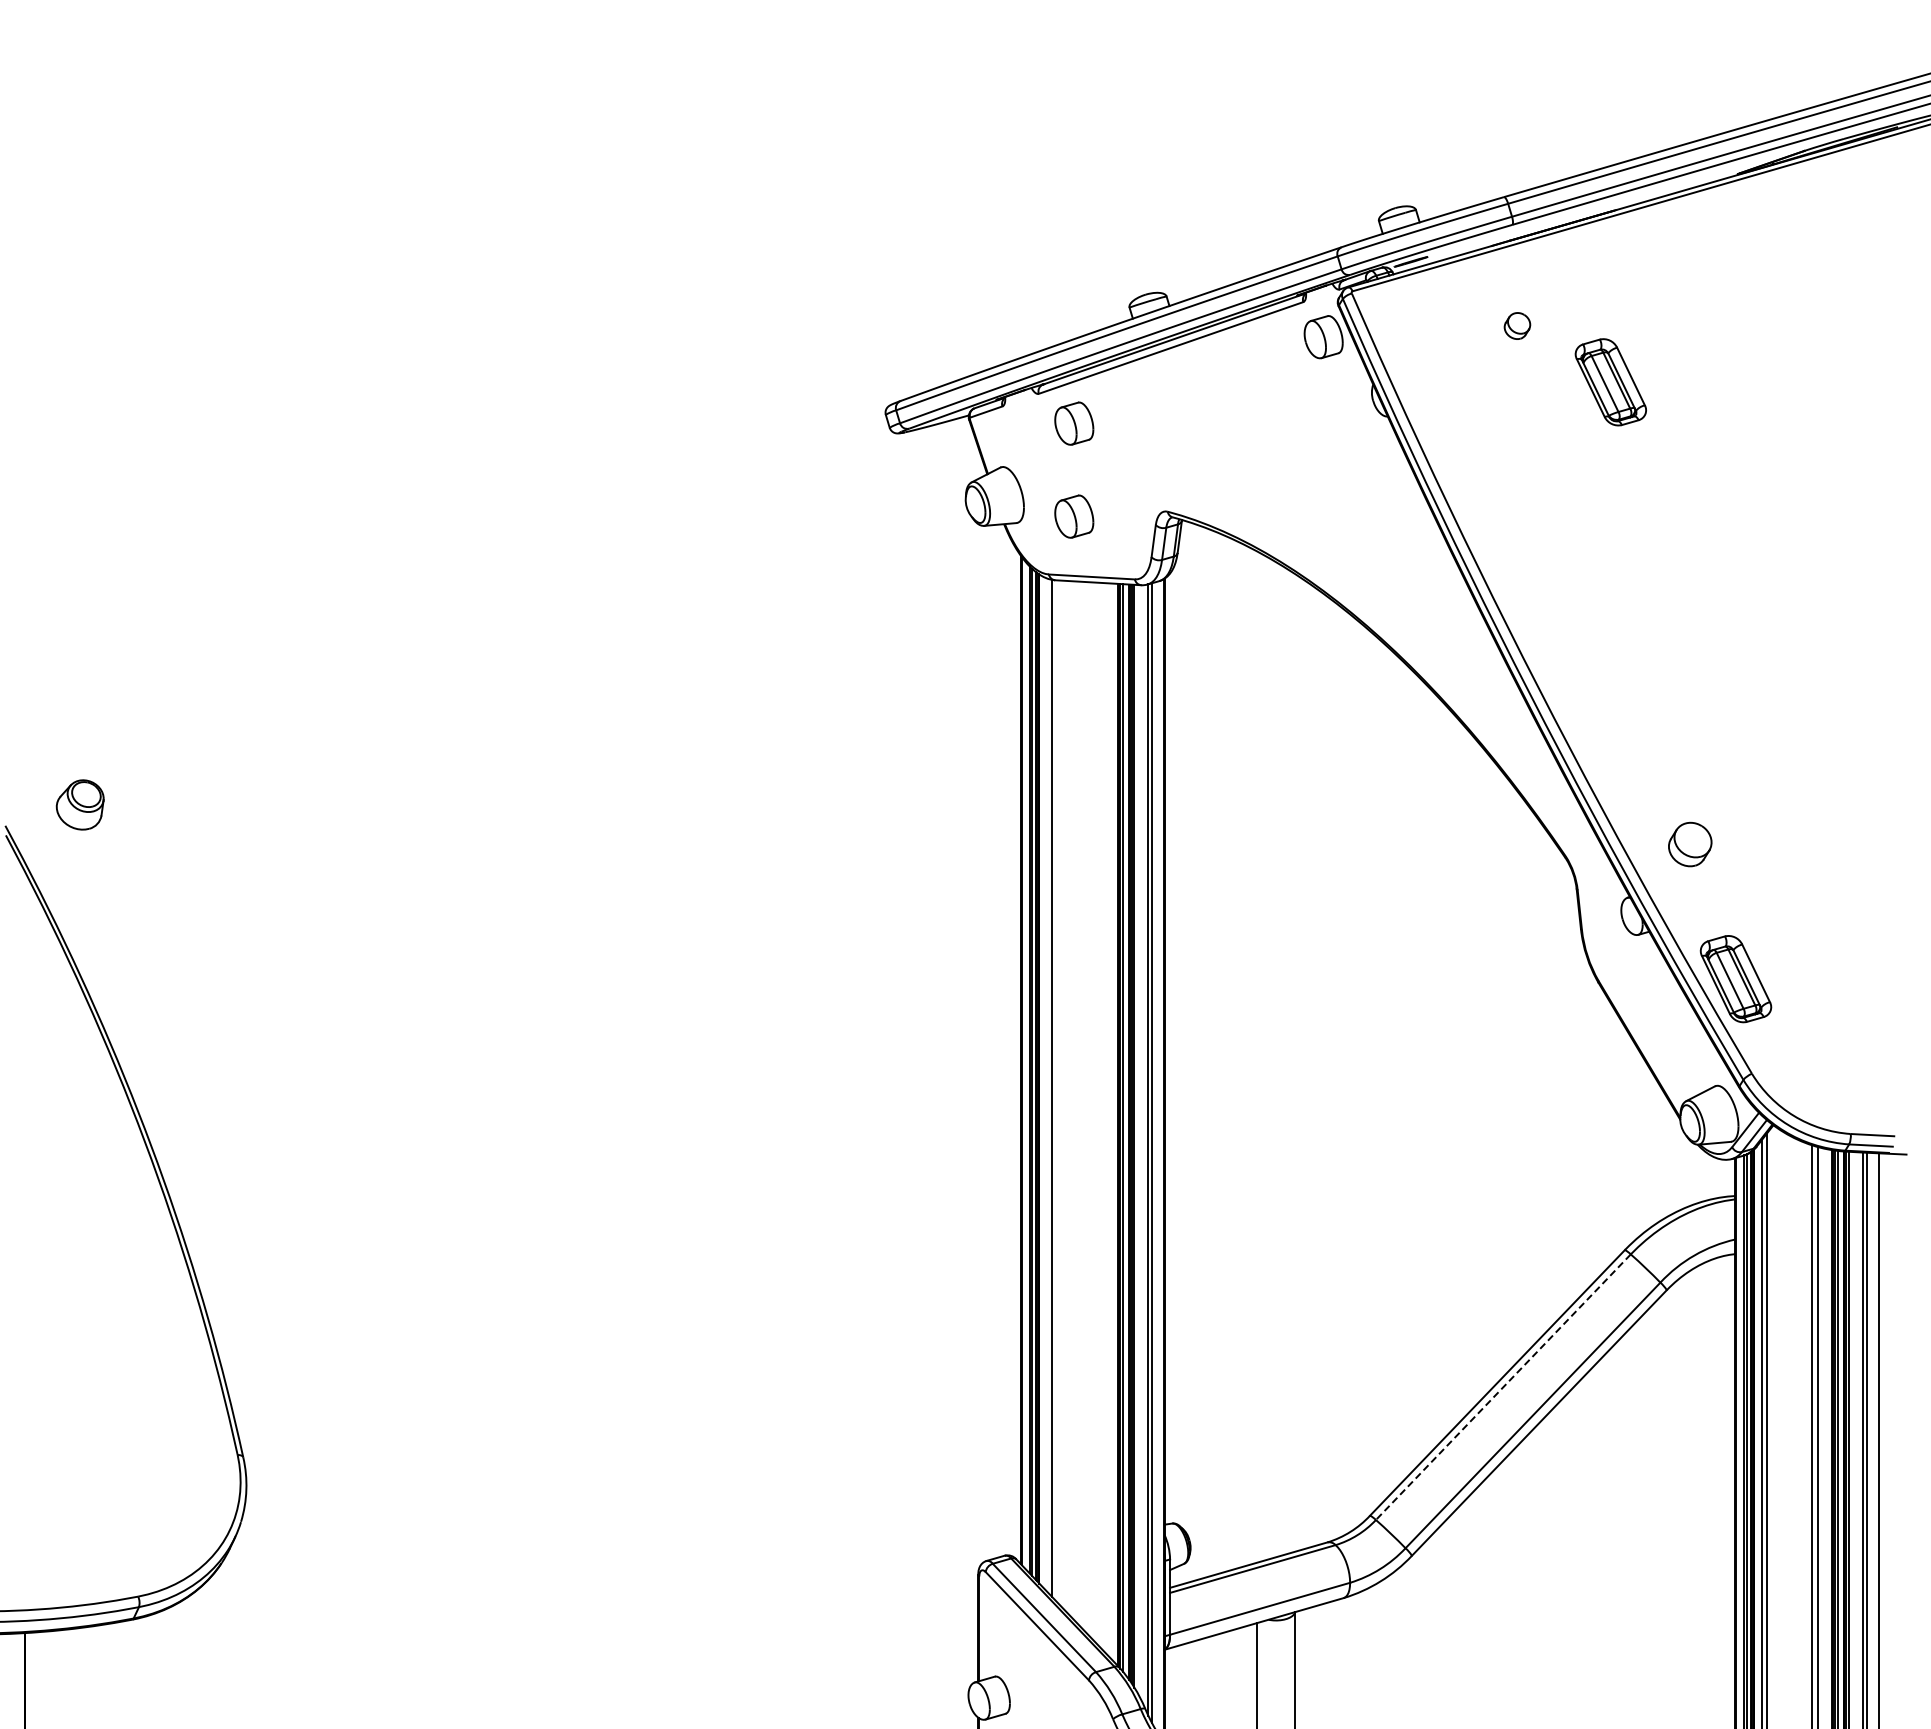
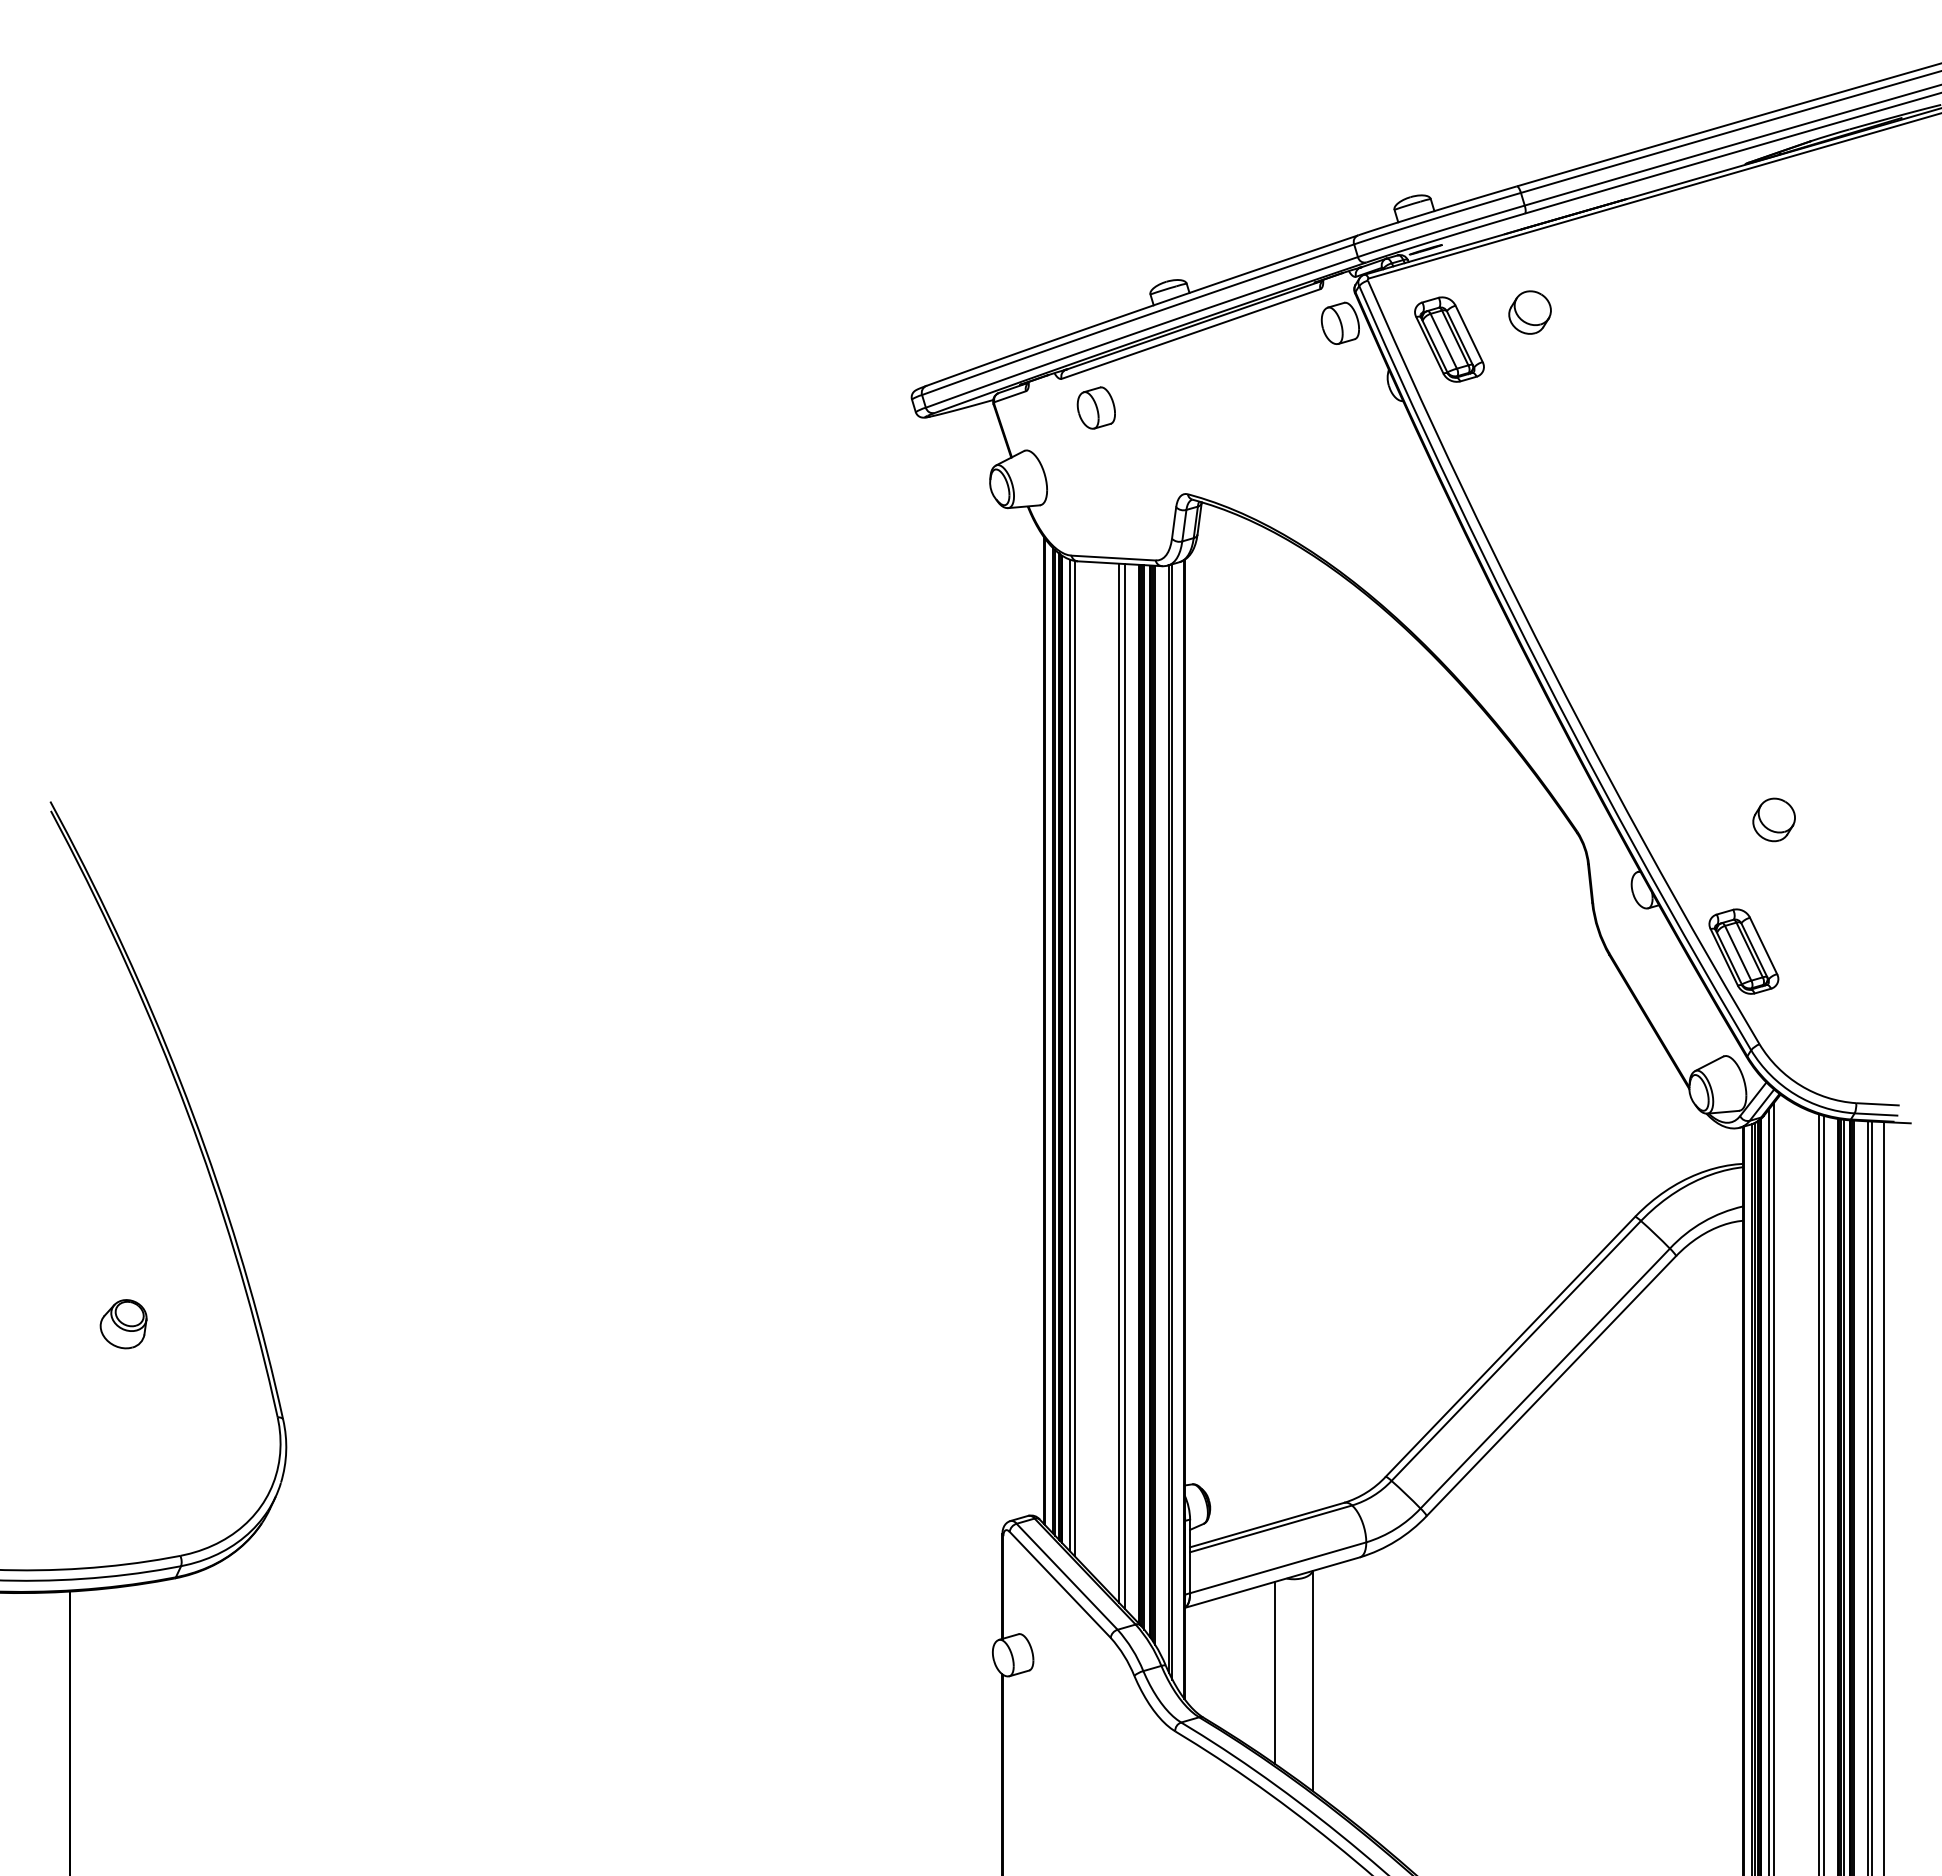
part: (1516, 325) -> (1529, 312), size x1.67
part: (1610, 382) -> (1449, 339), moved
part: (1073, 516) -> (1095, 498), removed
part: (80, 805) -> (123, 1324), moved
part: (1689, 844) -> (1773, 819), moved
line: (1047, 1085) -> (1070, 1055), added
line: (1097, 1113) -> (1119, 1083), added
line: (1104, 1116) -> (1125, 1086), added
line: (1502, 1387) -> (1515, 1351), dashed -> solid

